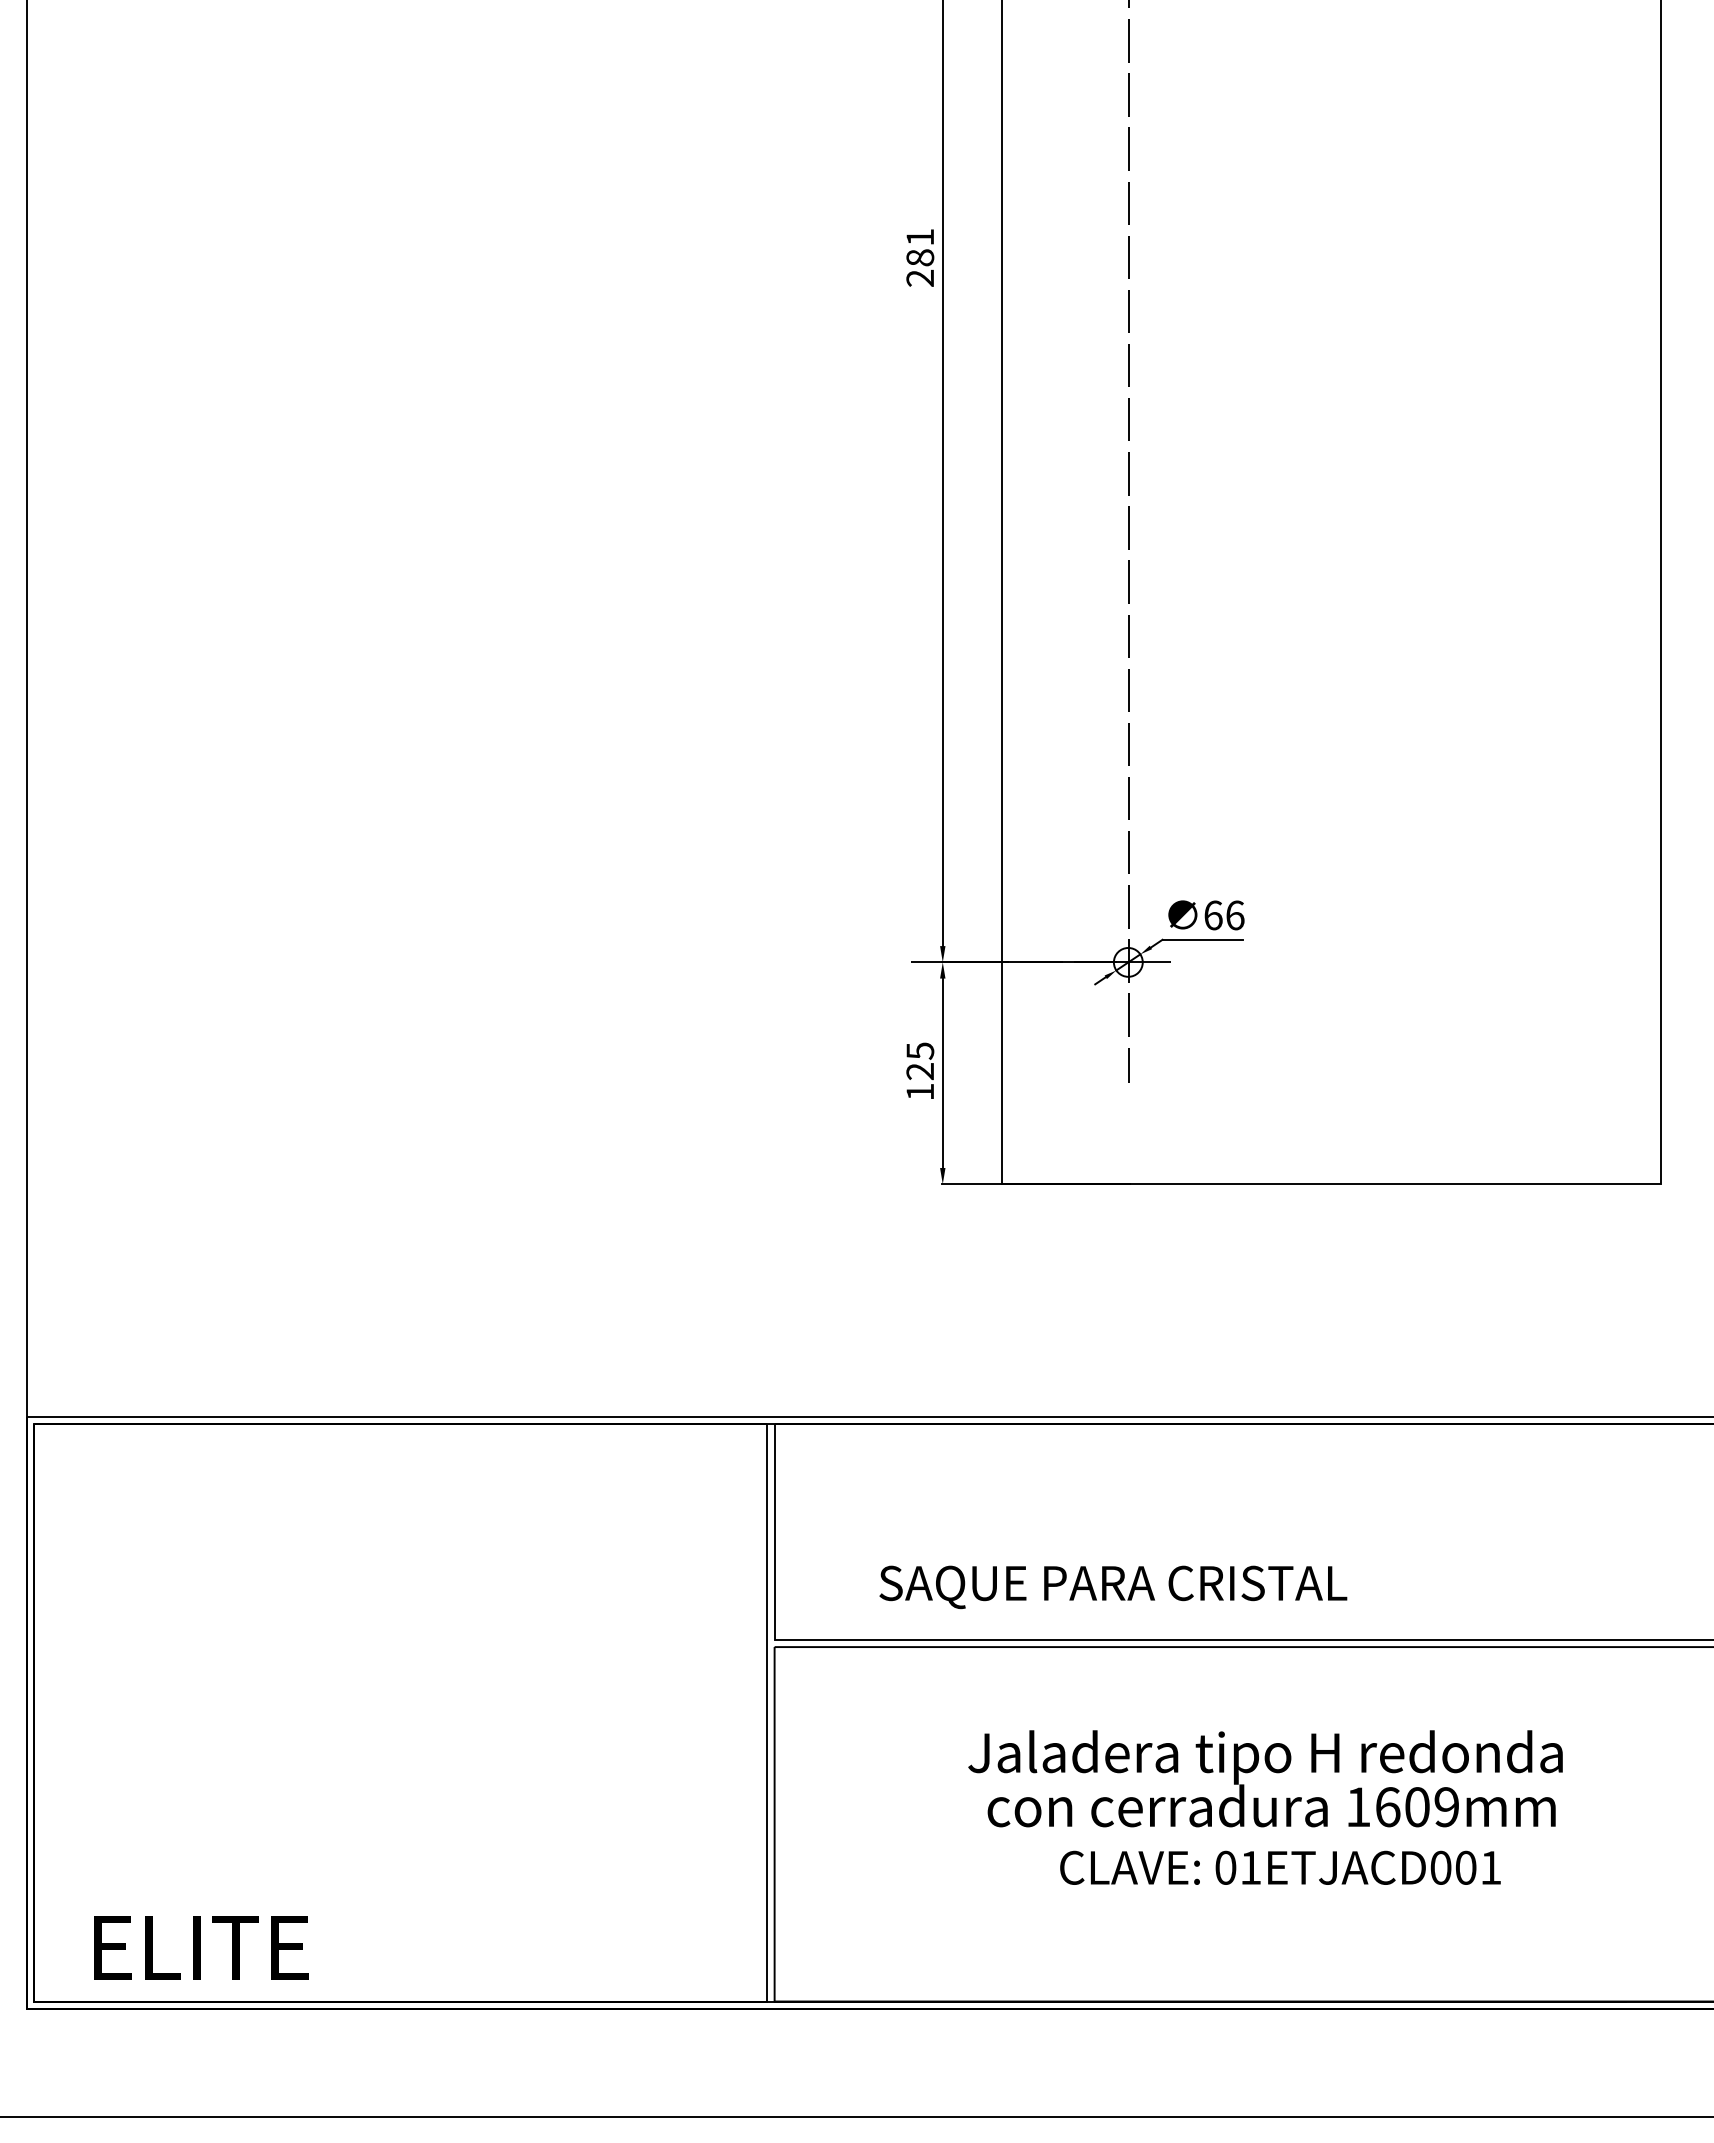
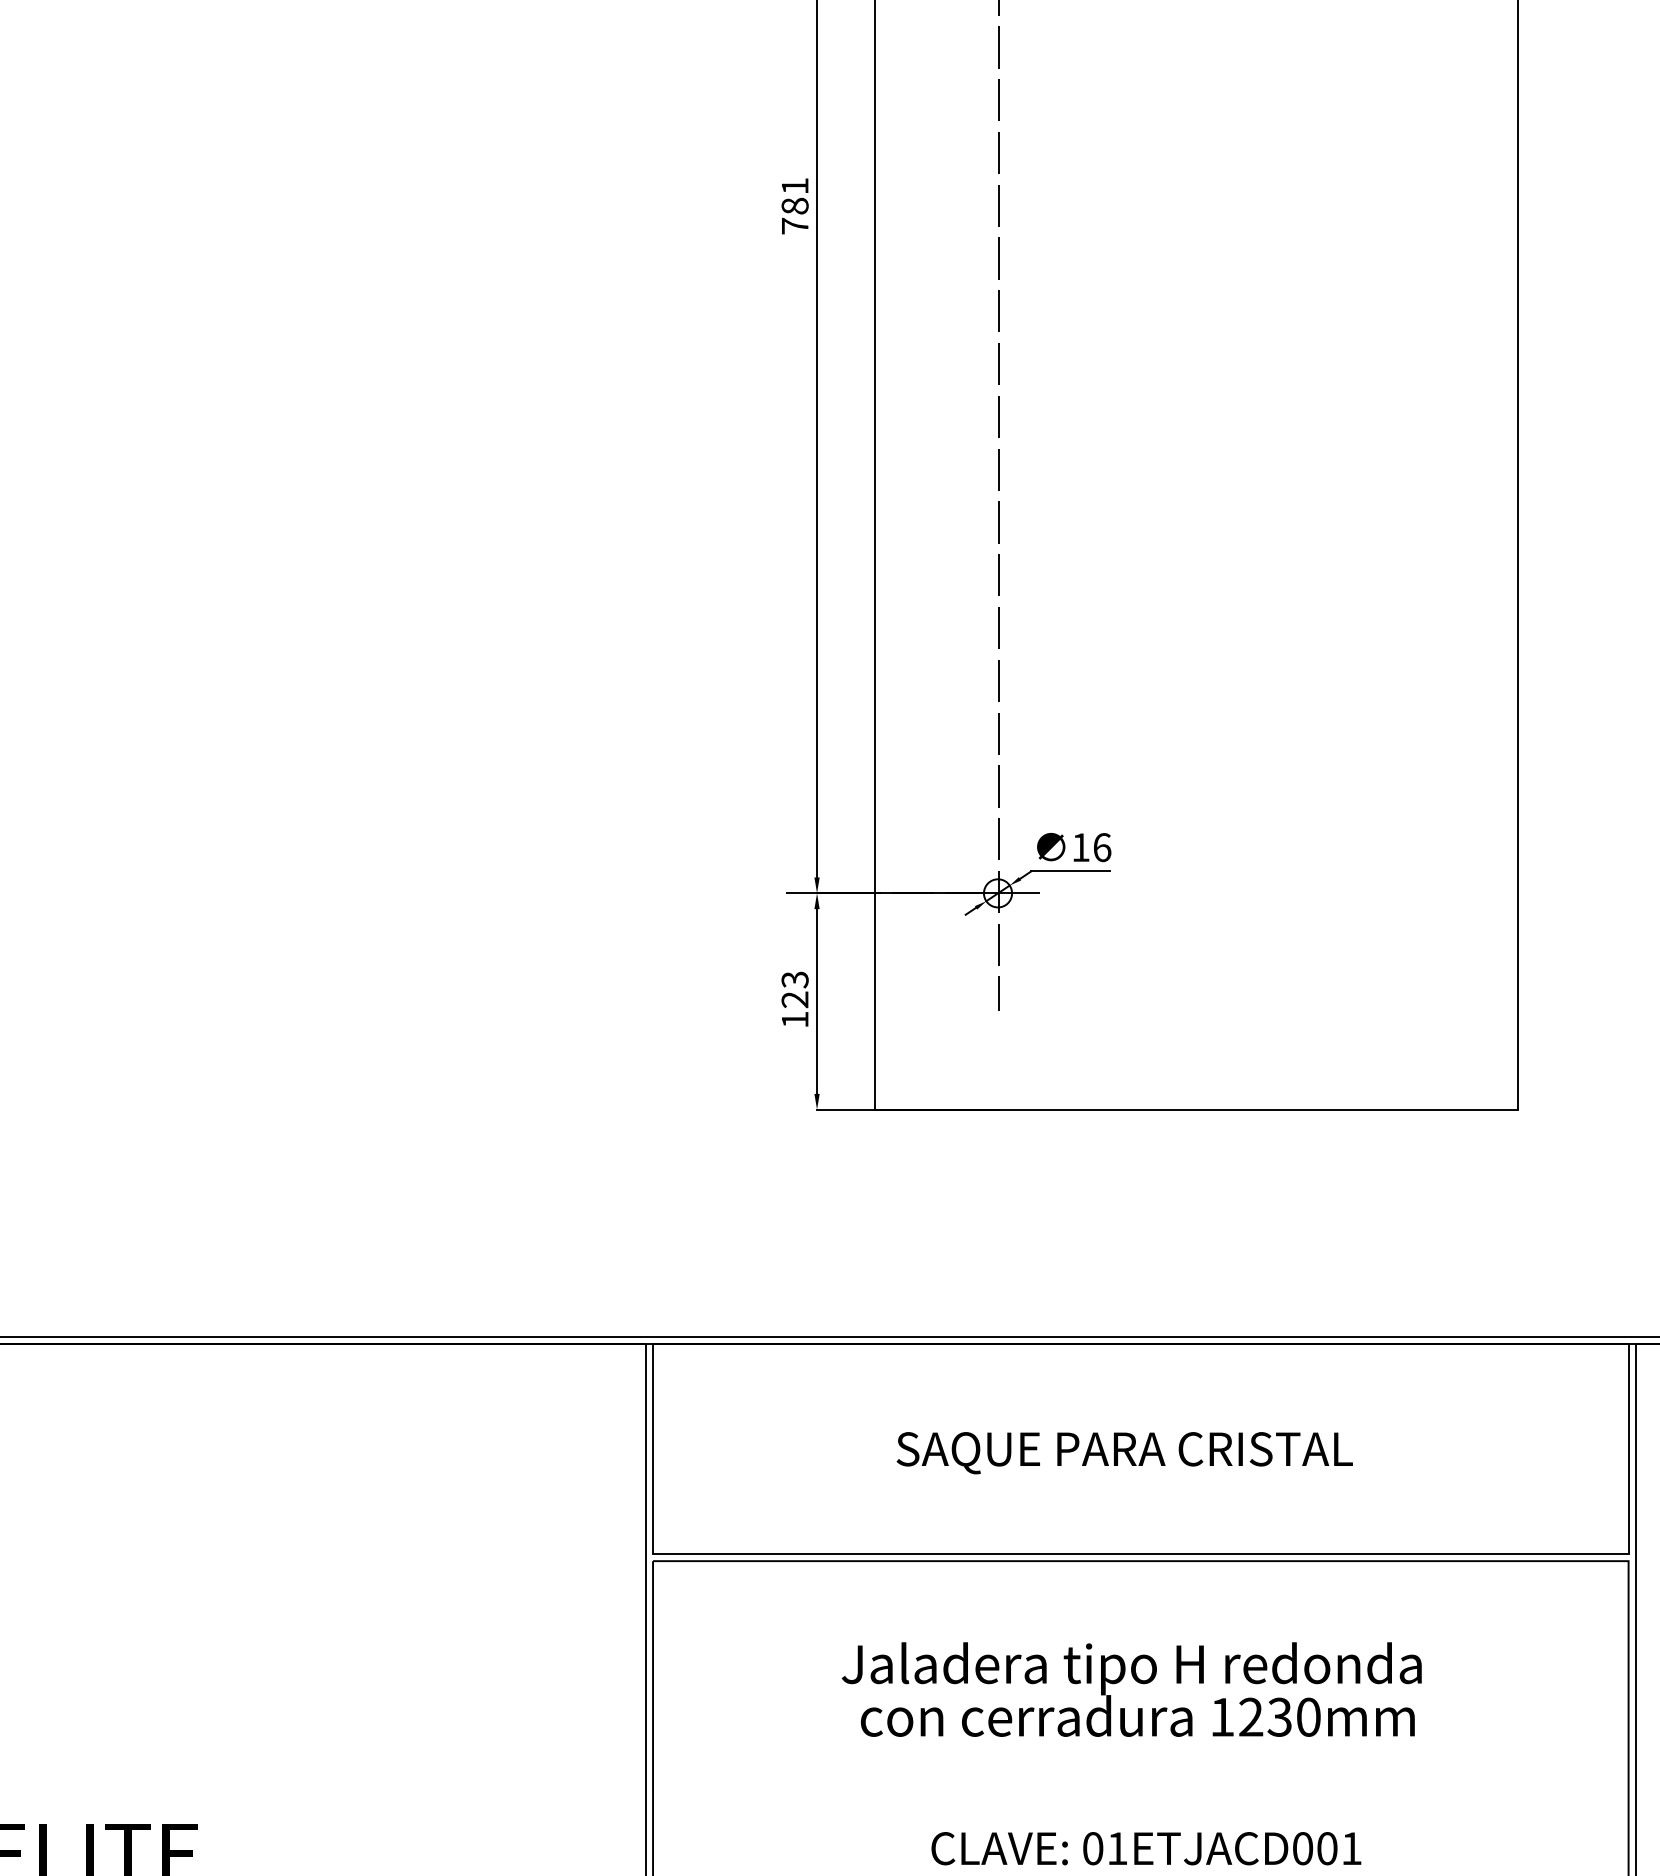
text: (919, 277) -> (794, 225), 281 -> 781
text: (1213, 915) -> (1081, 847), 66 -> 16
text: (919, 1050) -> (794, 979), 125 -> 123
text: (1113, 1587) -> (1124, 1453), moved
text: (1417, 1807) -> (1280, 1717), 1609mm -> 1230mm
text: (1280, 1867) -> (1146, 1848), moved

